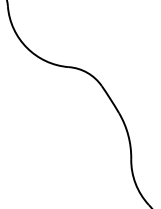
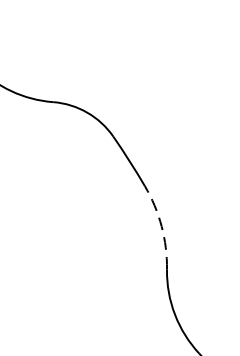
arc: (128, 135) -> (162, 226), solid -> dashed

